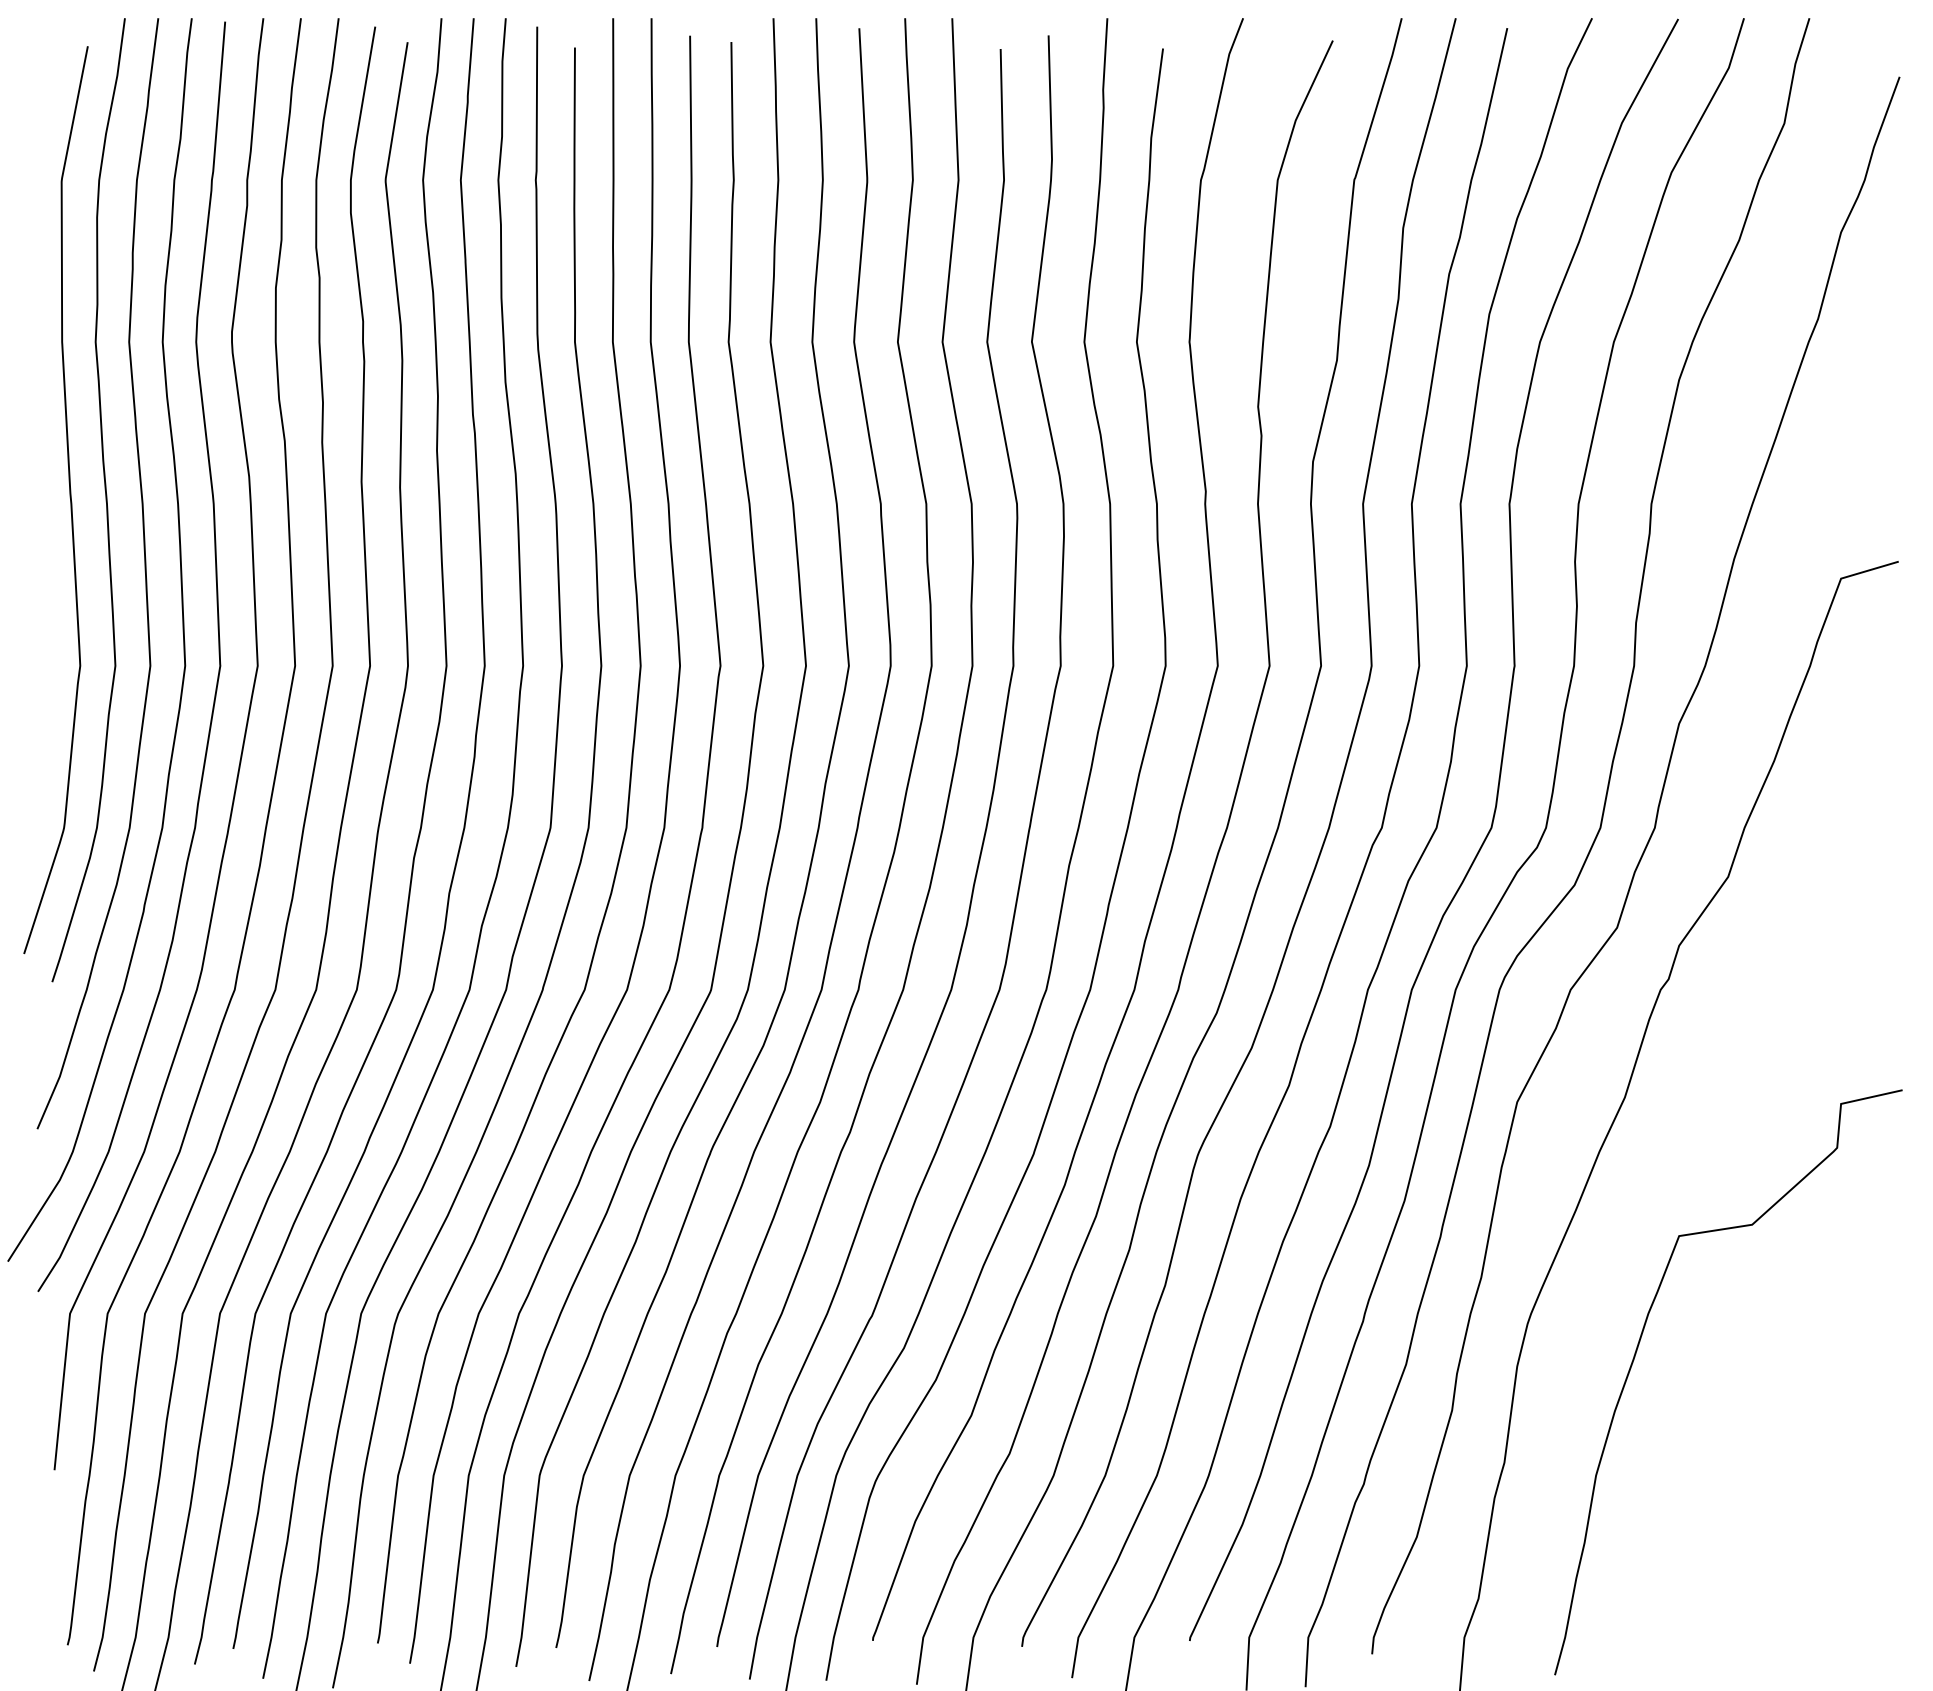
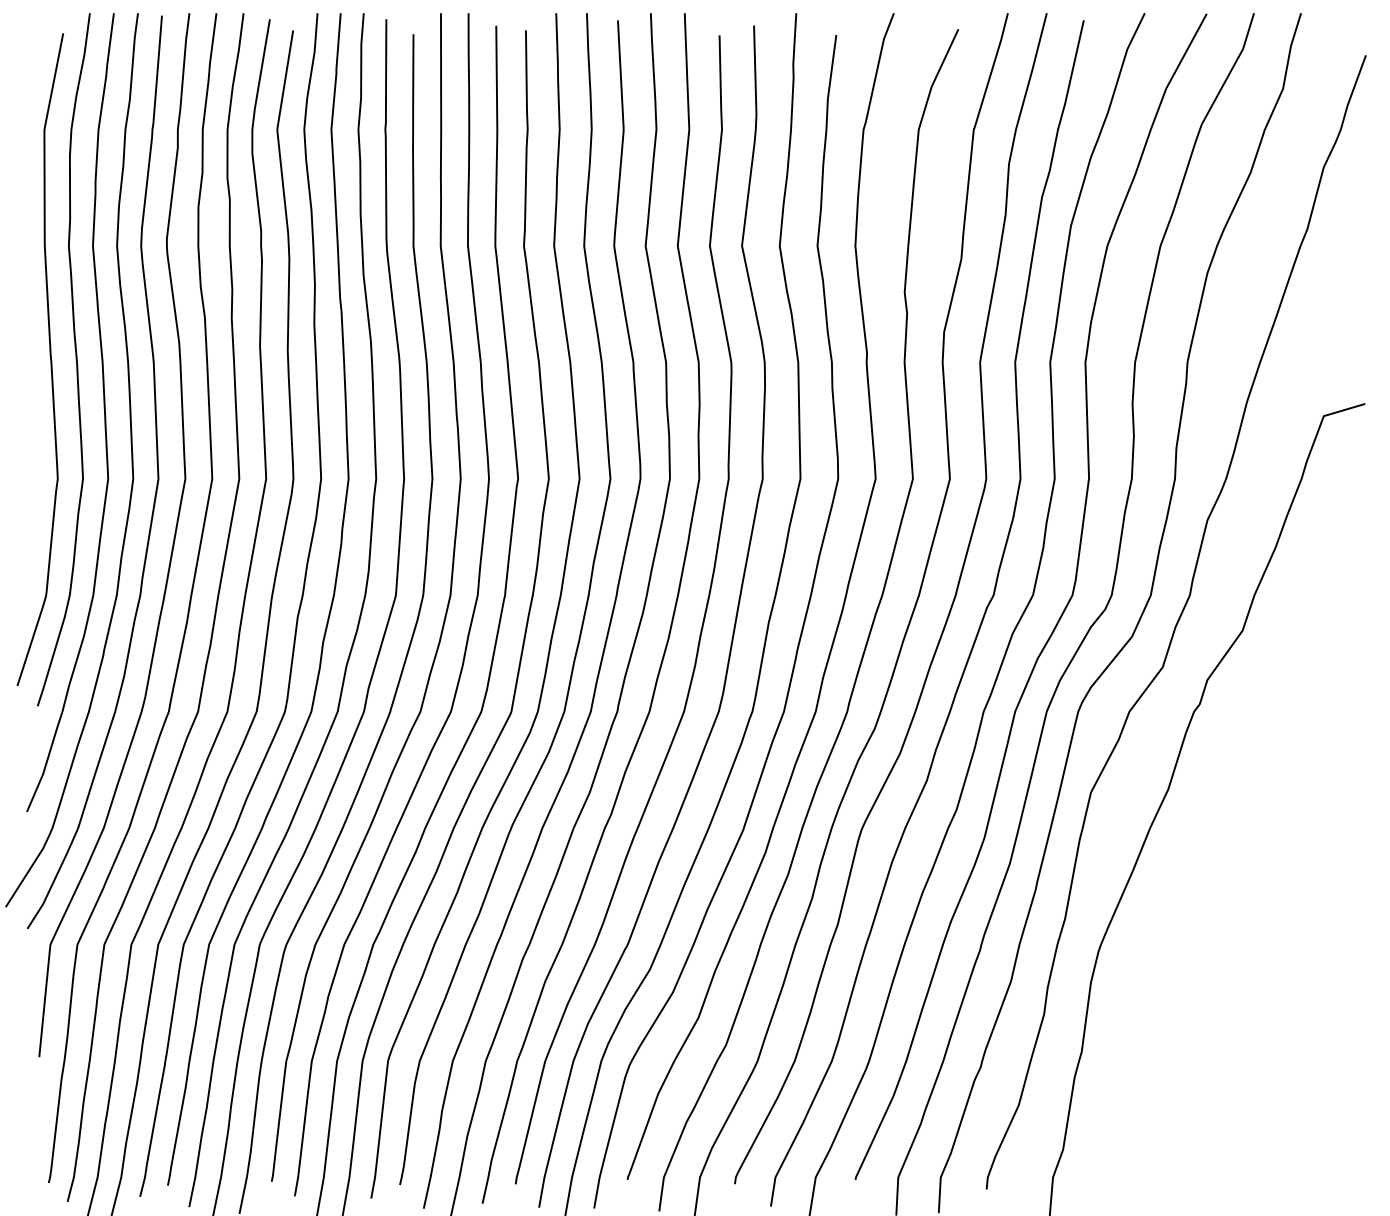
curve: (1637, 1351) -> (1177, 971), removed

